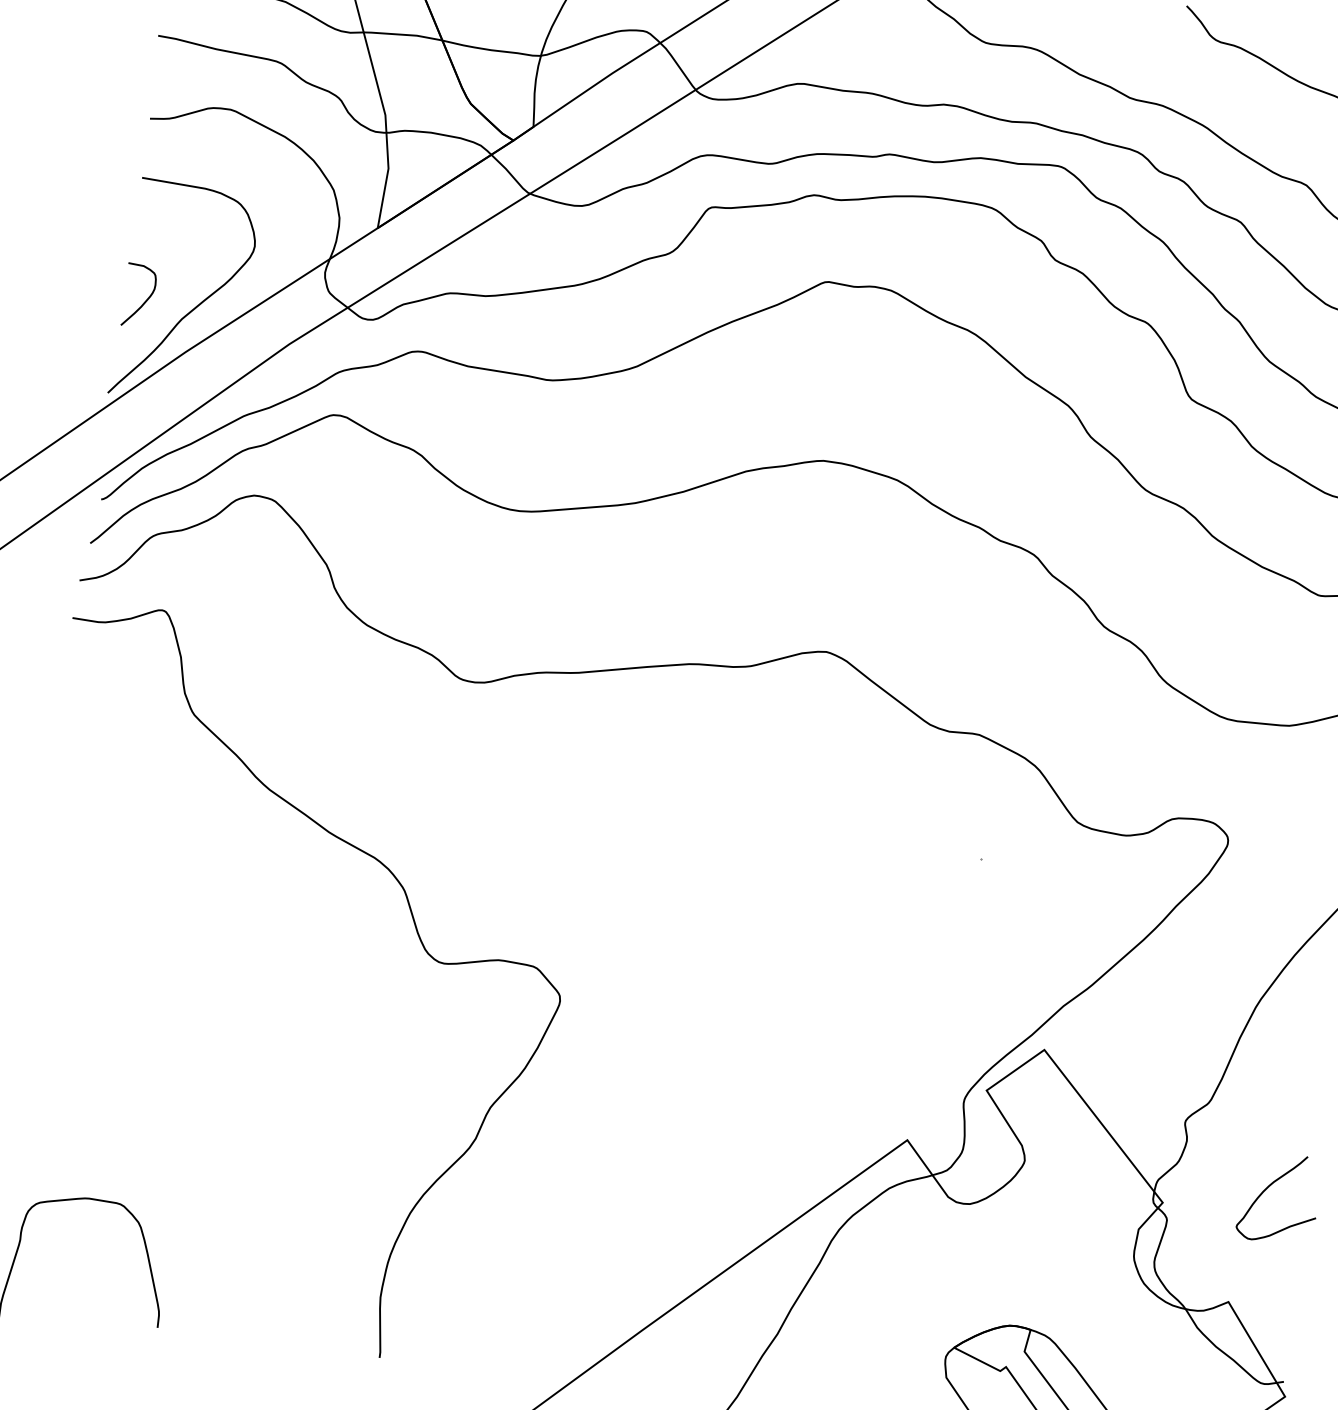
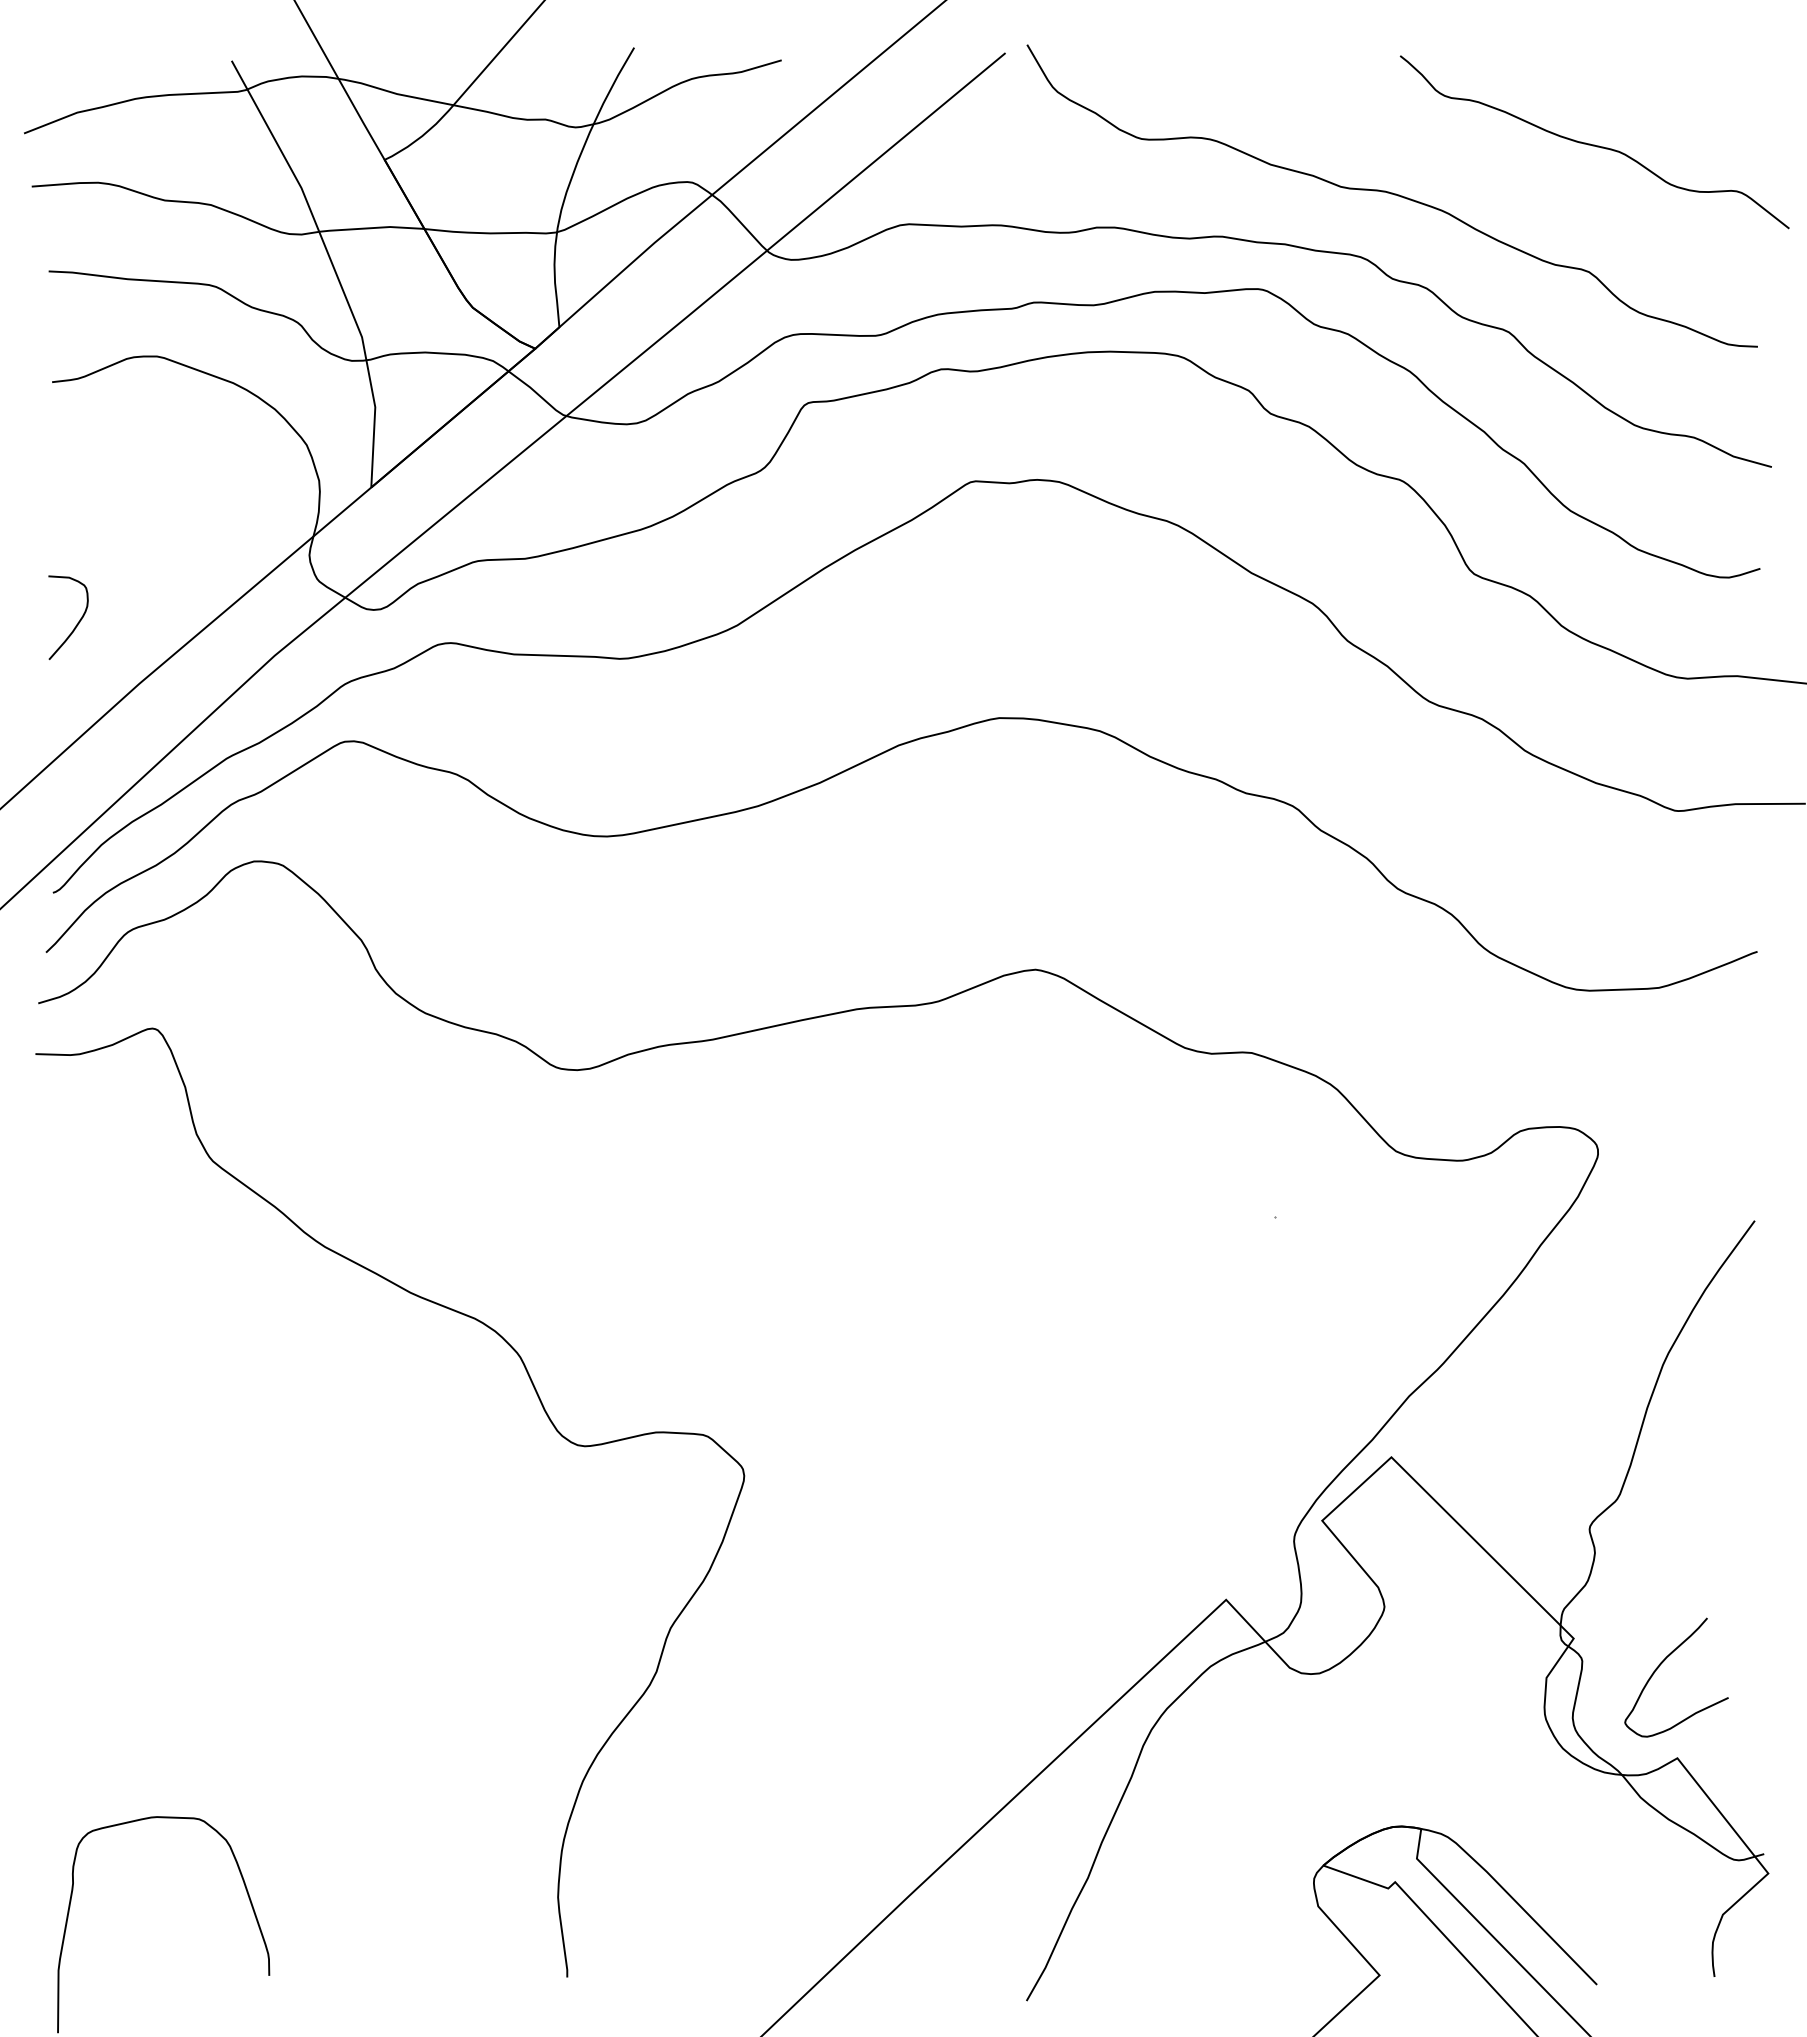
curve: (196, 306) -> (145, 621), removed
curve: (1267, 1188) -> (1659, 1667), moved

